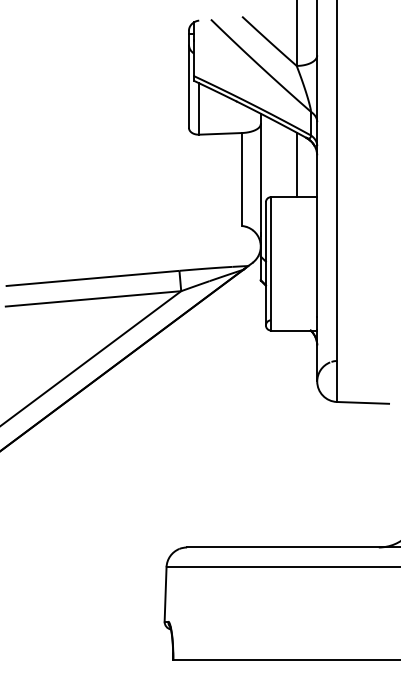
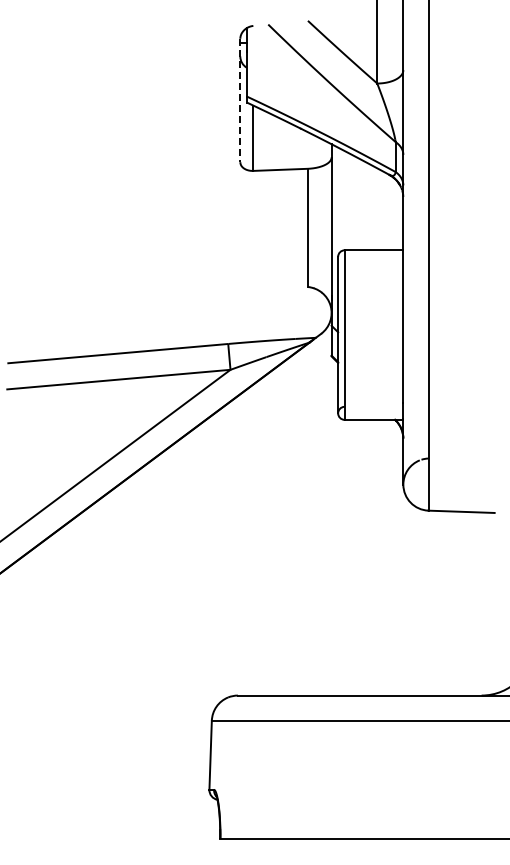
line: (189, 79) -> (240, 100), solid -> dashed
line: (296, 165) -> (377, 209), removed

